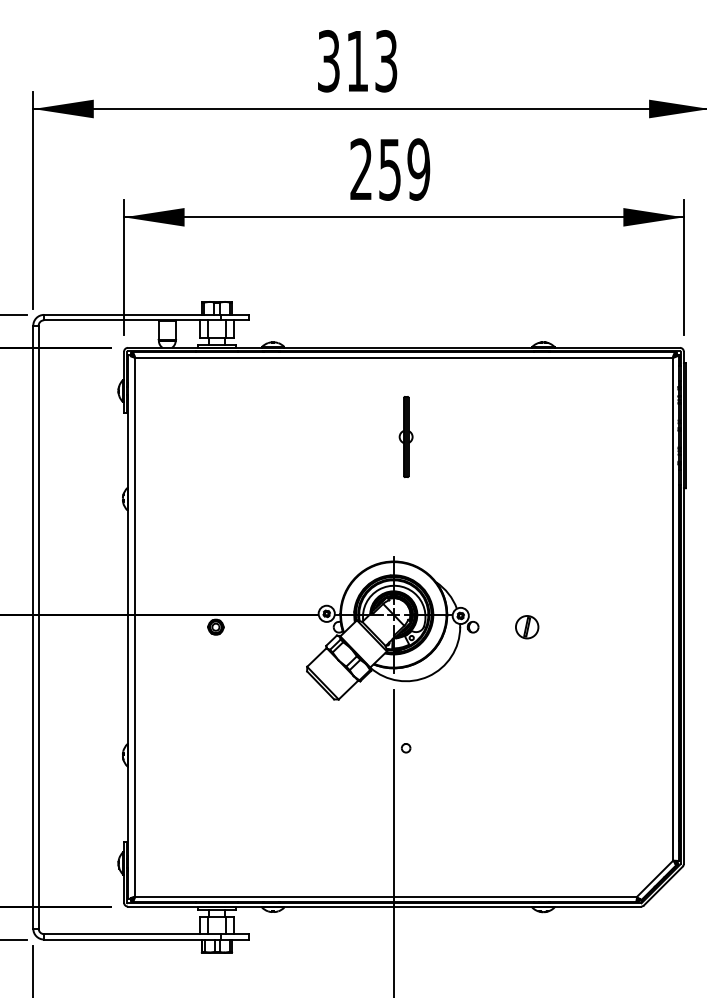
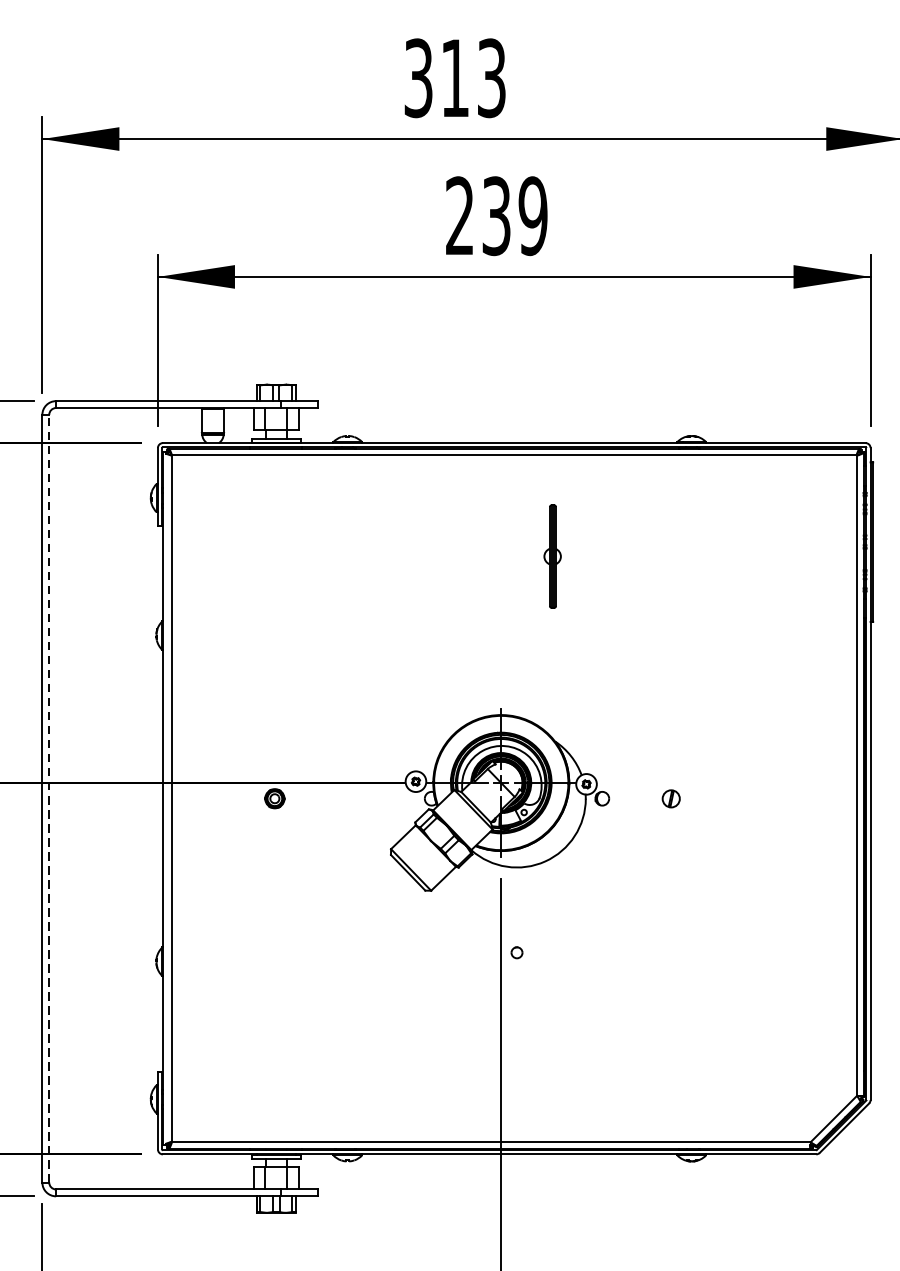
text: (389, 169) -> (495, 216), 259 -> 239
part: (405, 436) -> (551, 555), moved
line: (38, 627) -> (49, 799), solid -> dashed
part: (527, 627) -> (671, 799), size x0.6

